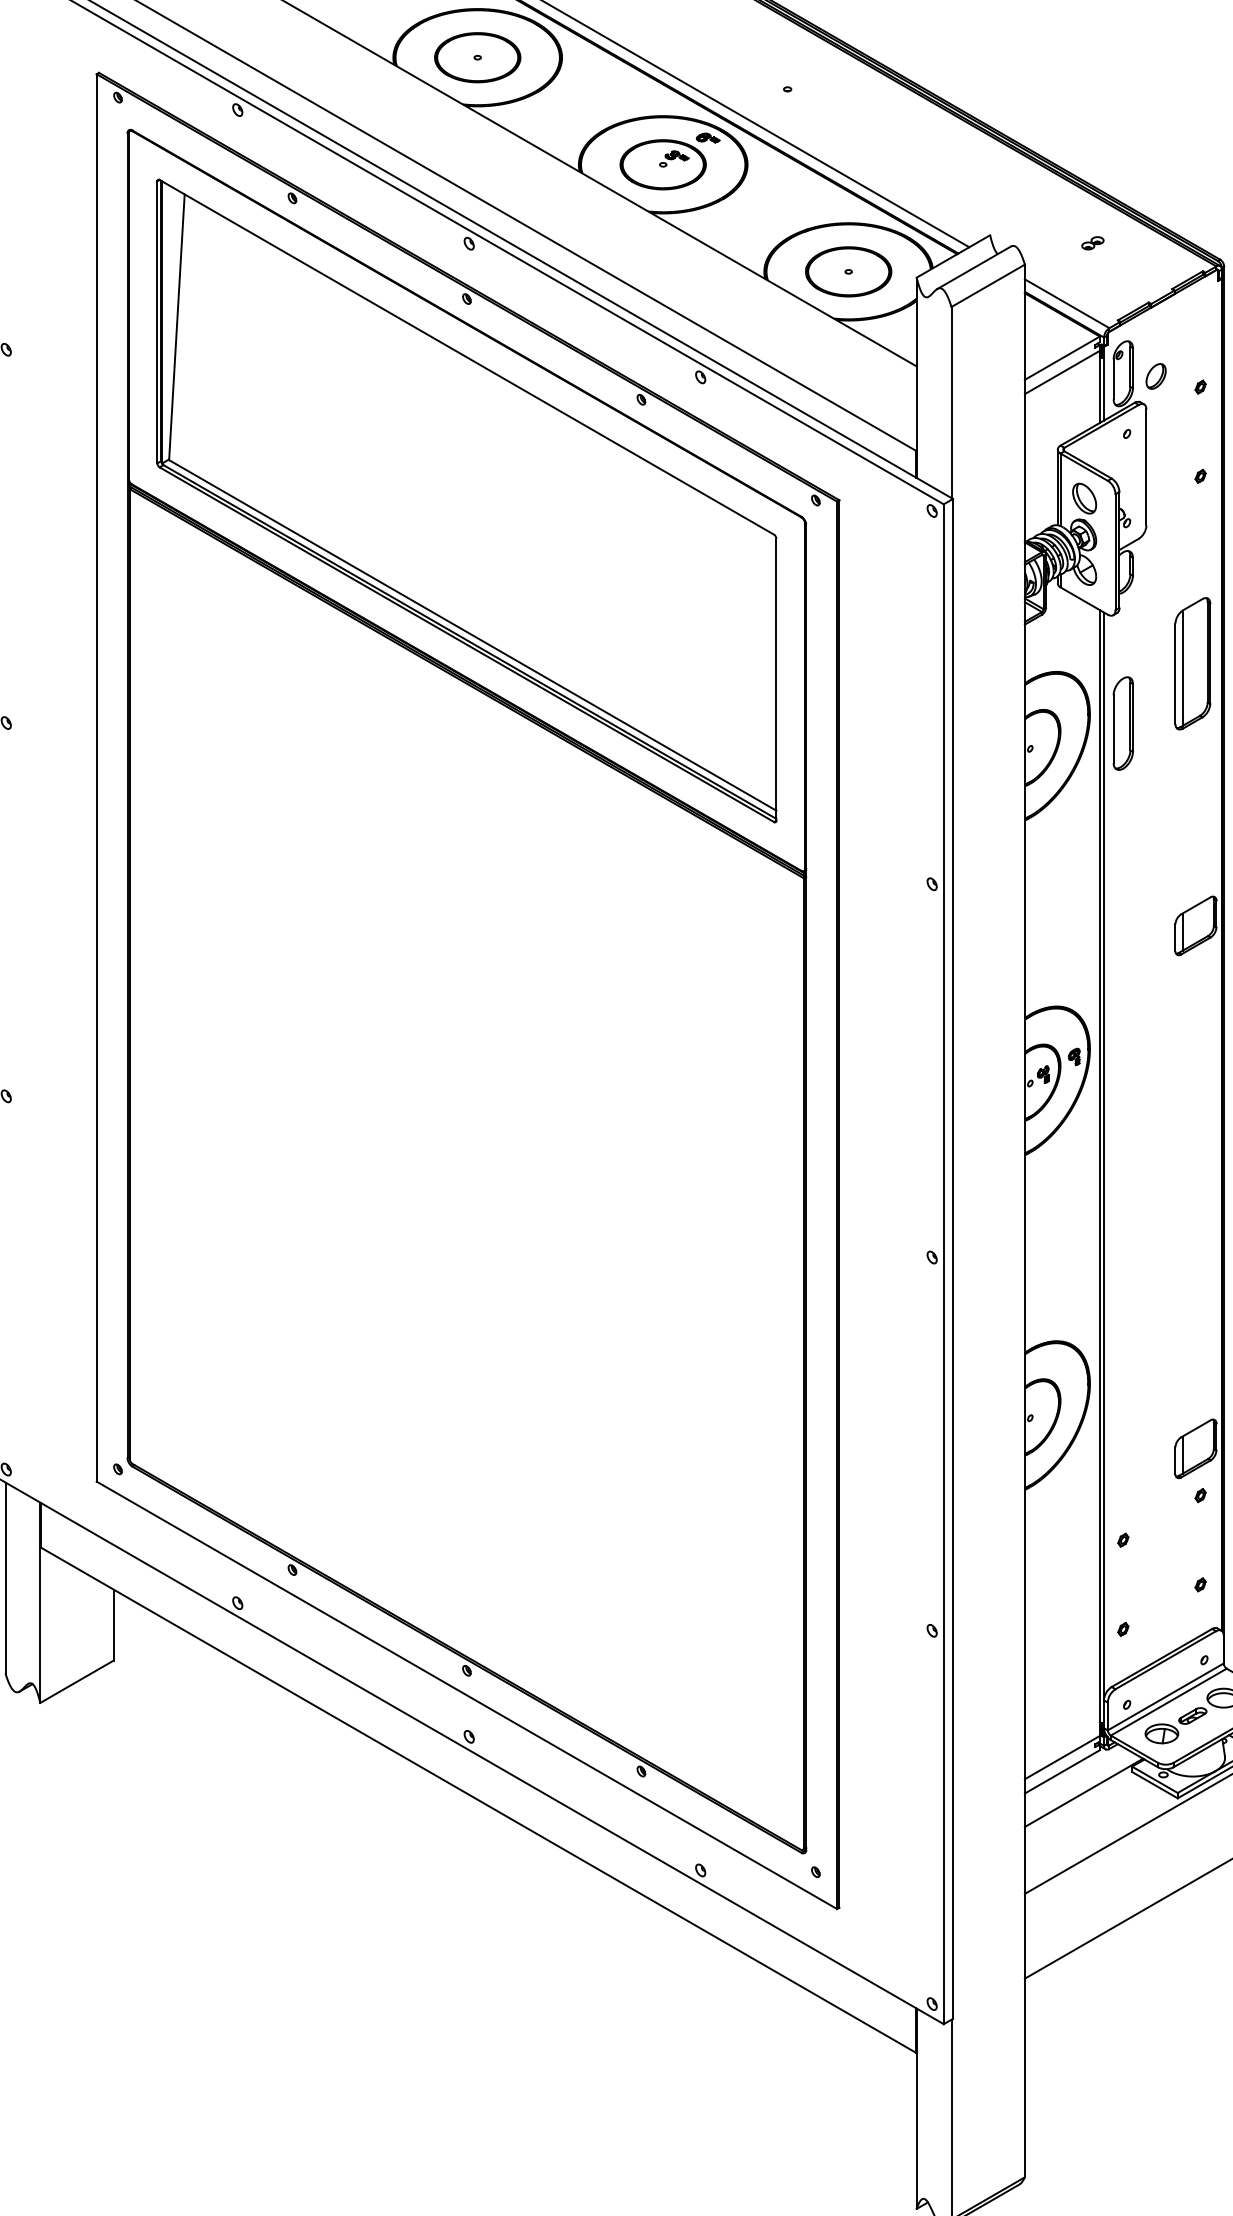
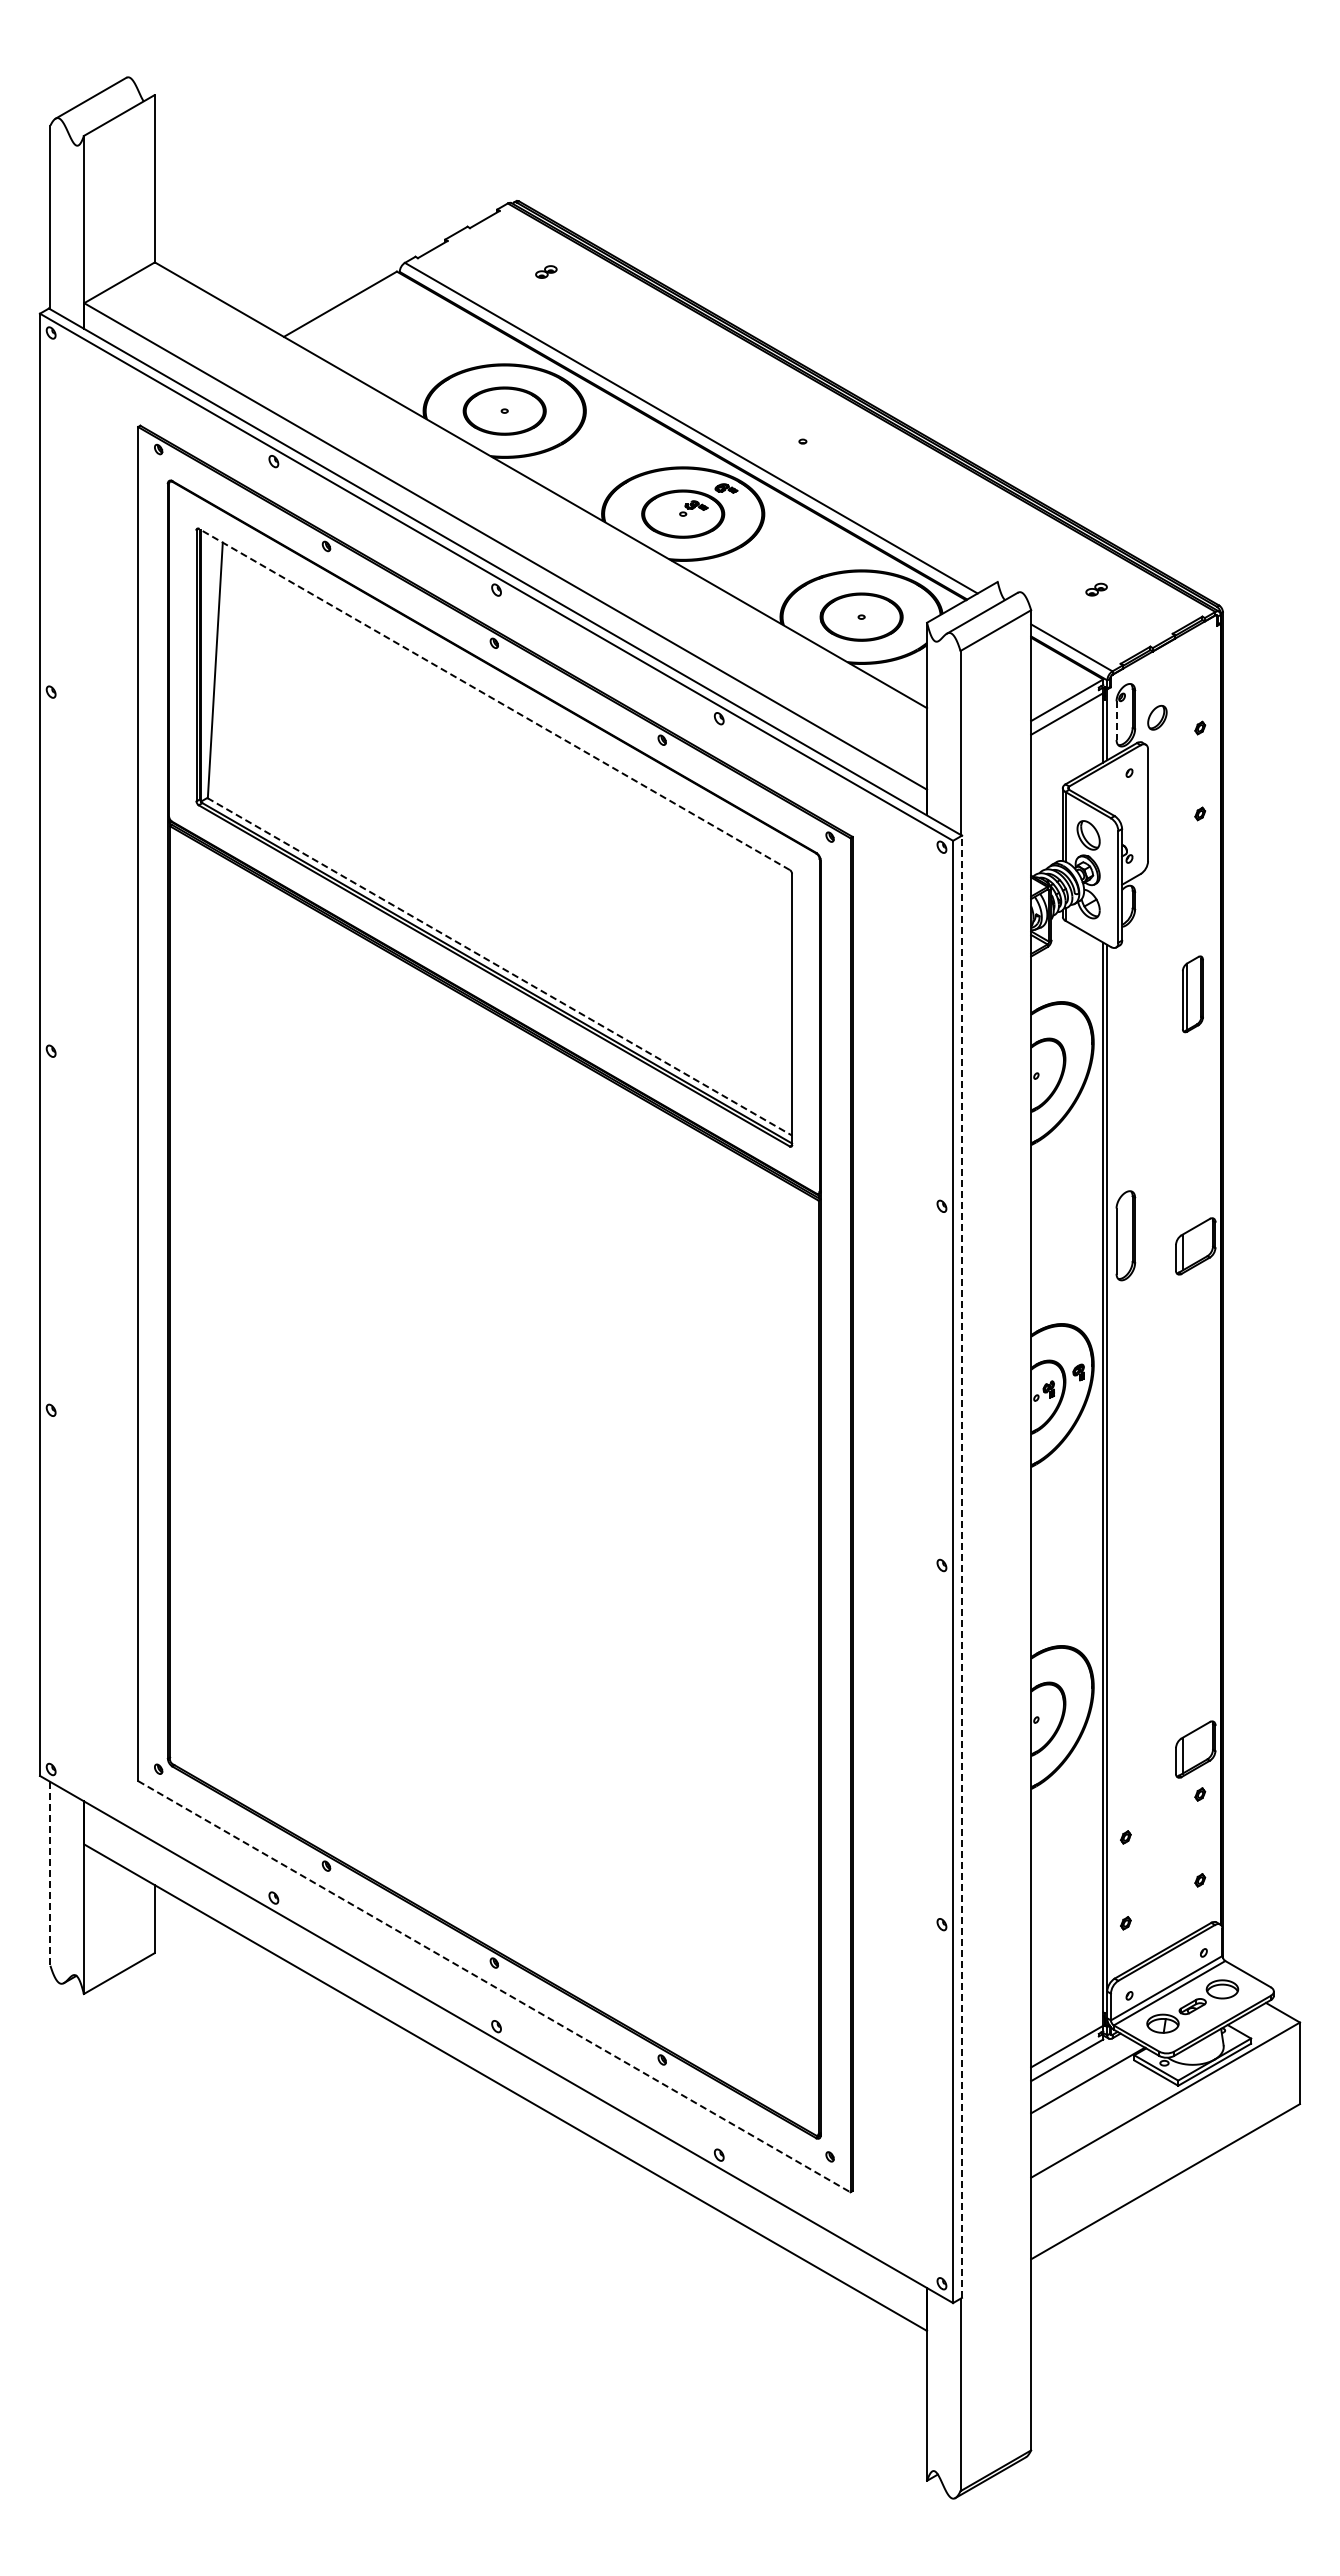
line: (466, 357) -> (493, 699), solid -> dashed
line: (1113, 380) -> (1116, 721), solid -> dashed
line: (472, 634) -> (499, 966), solid -> dashed
part: (1192, 664) -> (1192, 994), size x0.6
part: (1122, 723) -> (1125, 1235), moved
line: (953, 1258) -> (962, 1566), solid -> dashed
line: (5, 1577) -> (50, 1873), solid -> dashed
line: (467, 1695) -> (494, 1986), solid -> dashed

